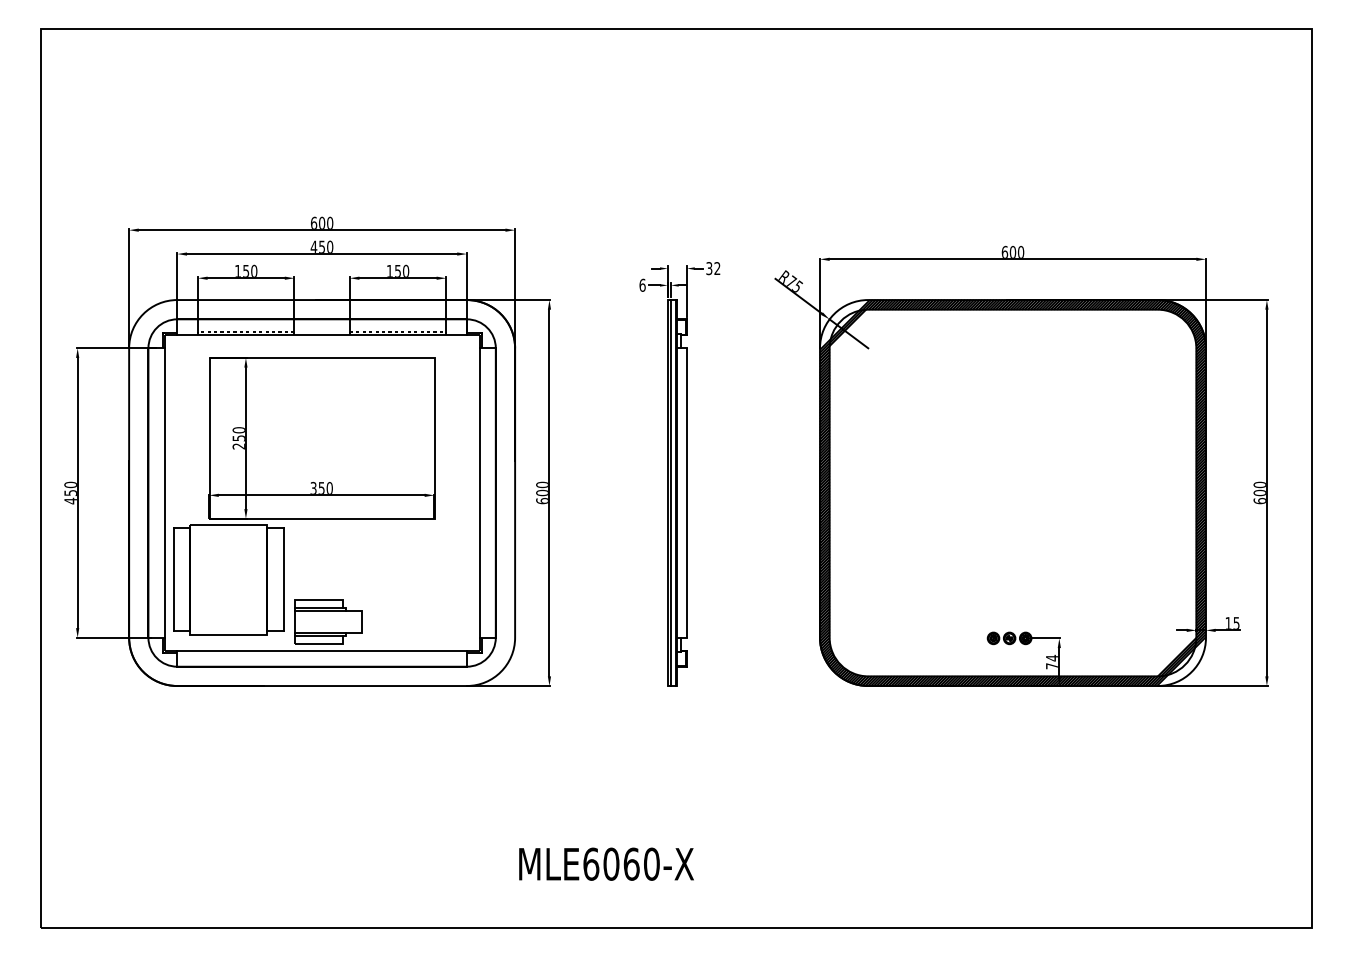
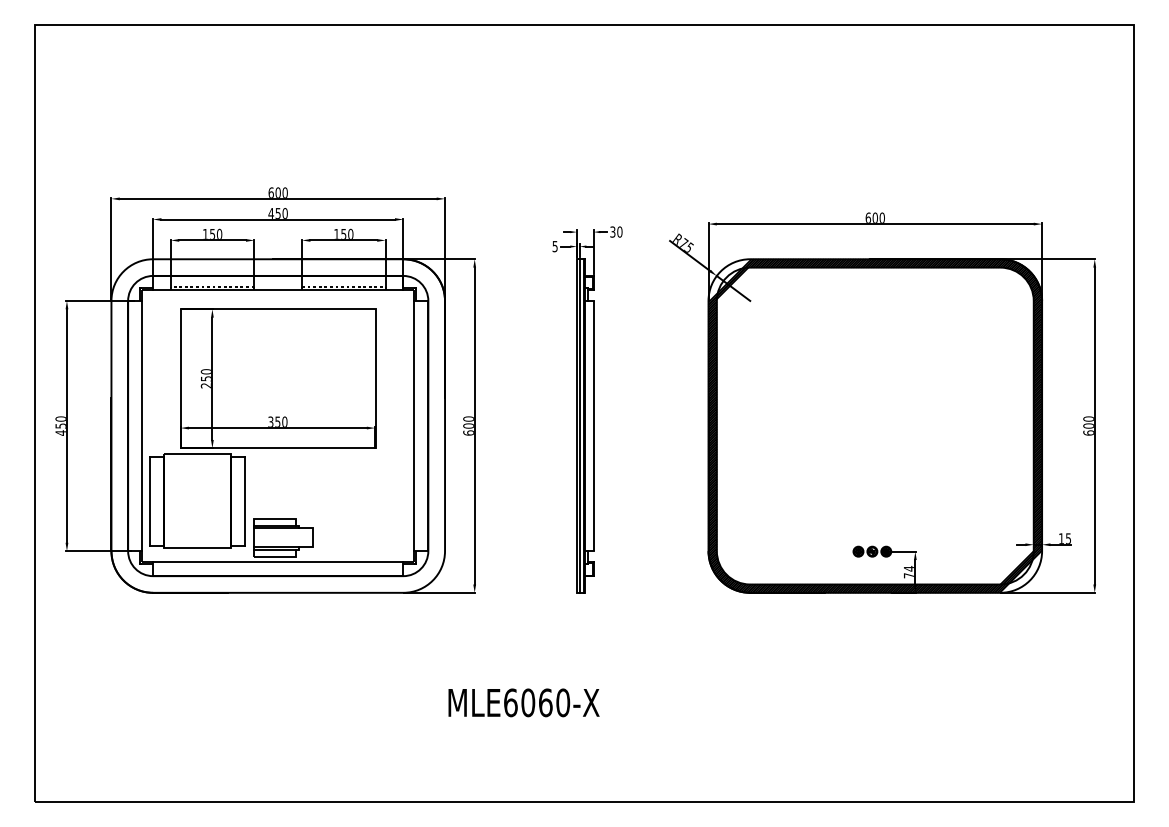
text: (716, 267) -> (619, 231), 32 -> 30
text: (641, 285) -> (554, 246), 6 -> 5
text: (605, 863) -> (523, 702), moved

